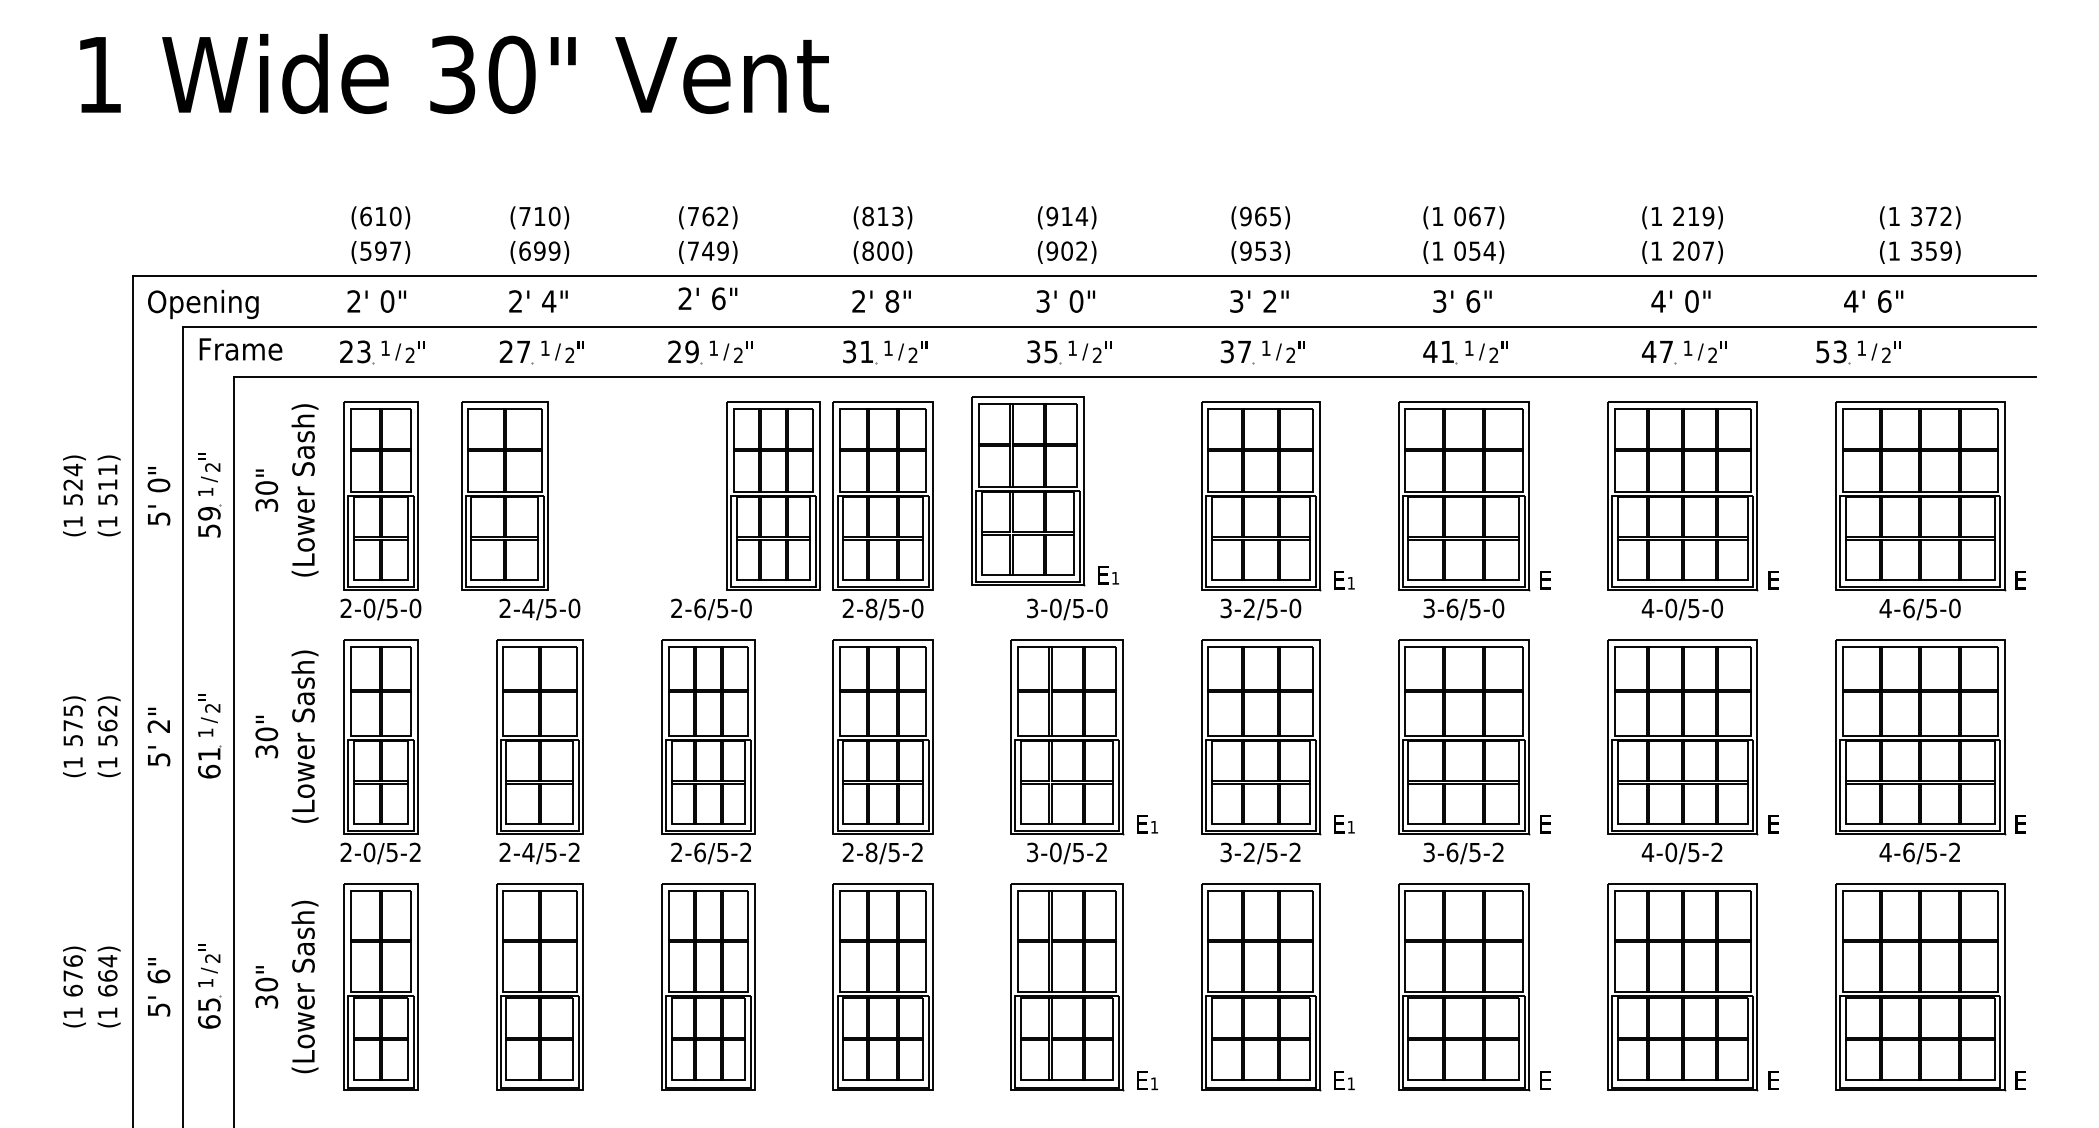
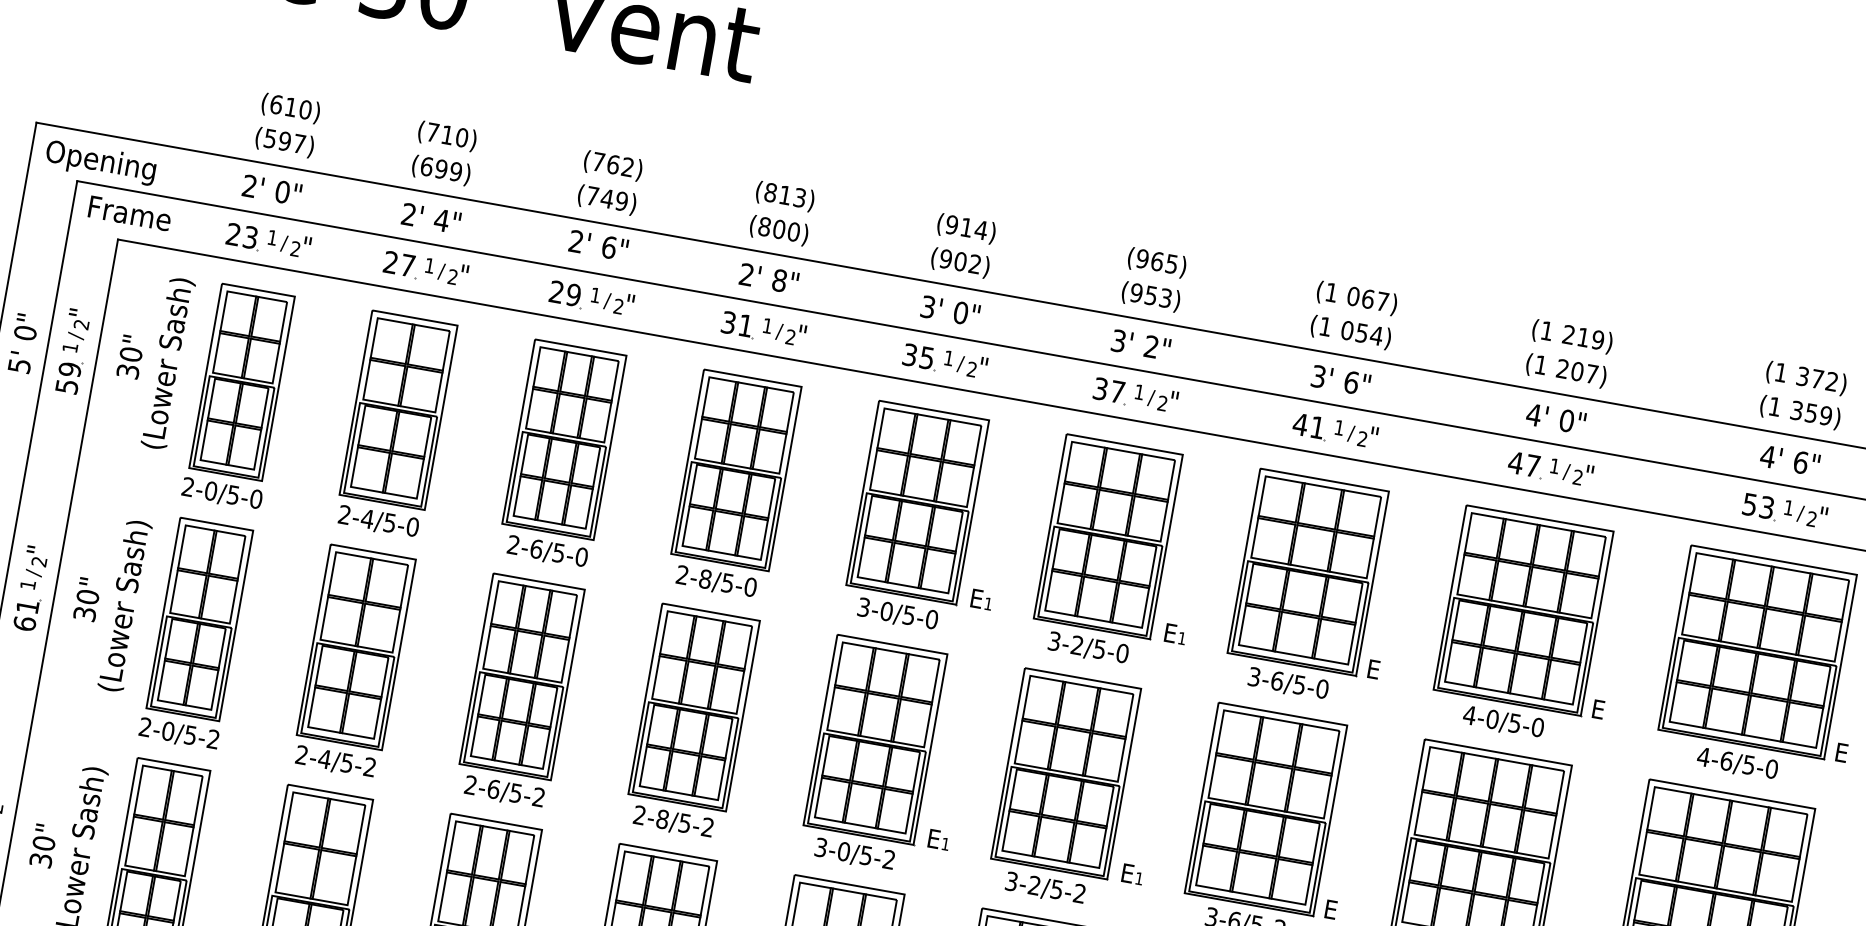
text: (1873, 301) -> (1789, 460), moved
part: (1858, 352) -> (1784, 511), moved
part: (1044, 491) -> (933, 506), moved
part: (504, 495) -> (398, 409), moved
part: (773, 495) -> (564, 439), moved

